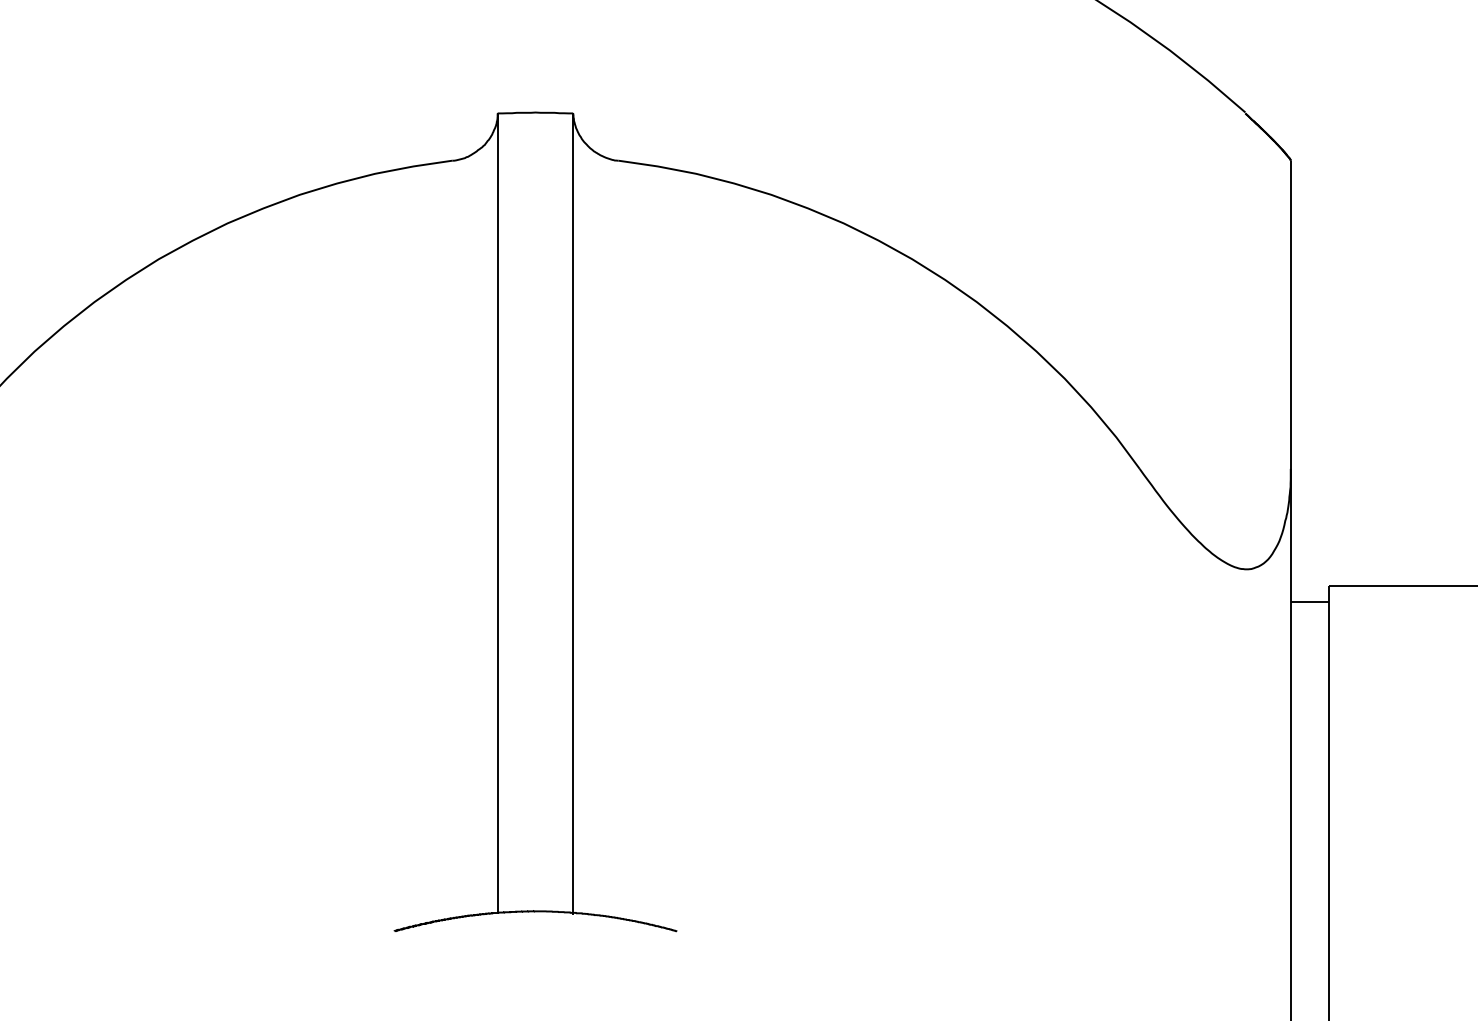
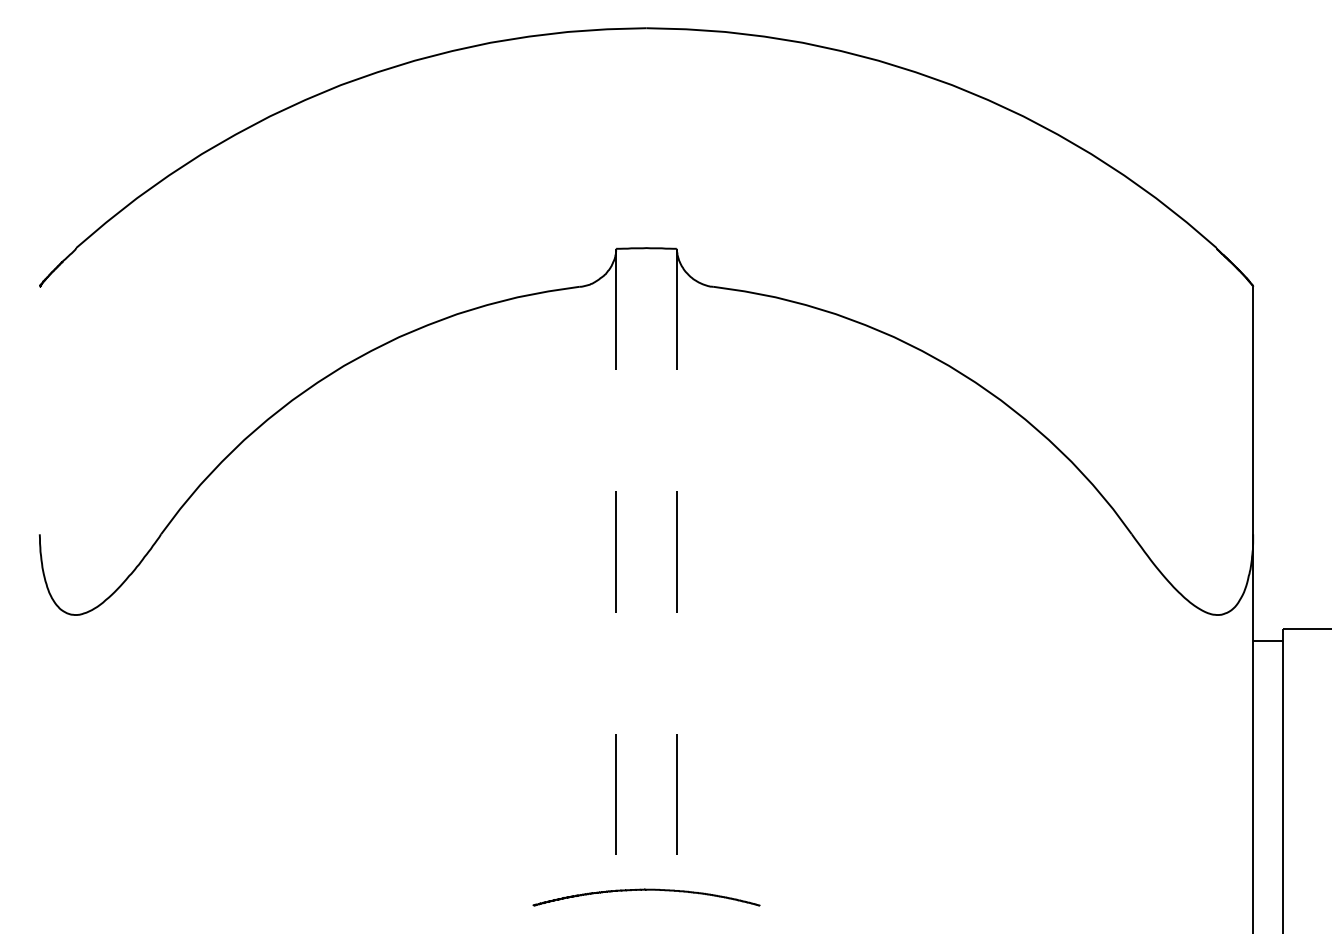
line: (498, 512) -> (616, 569), solid -> dashed
line: (572, 513) -> (676, 570), solid -> dashed

